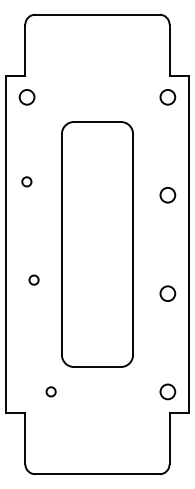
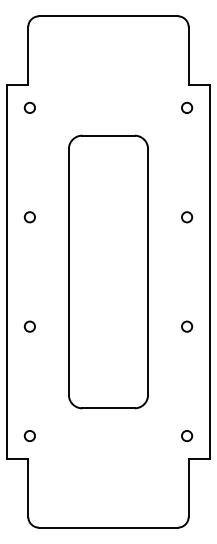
circle: (26, 96) -> (29, 107), size x0.62
circle: (168, 96) -> (187, 107), size x0.62
circle: (26, 182) -> (29, 217), moved
circle: (168, 195) -> (187, 217), size x0.62
circle: (33, 279) -> (29, 326), moved
circle: (168, 293) -> (187, 326), size x0.62
circle: (50, 391) -> (29, 435), moved
circle: (168, 391) -> (187, 435), size x0.62

